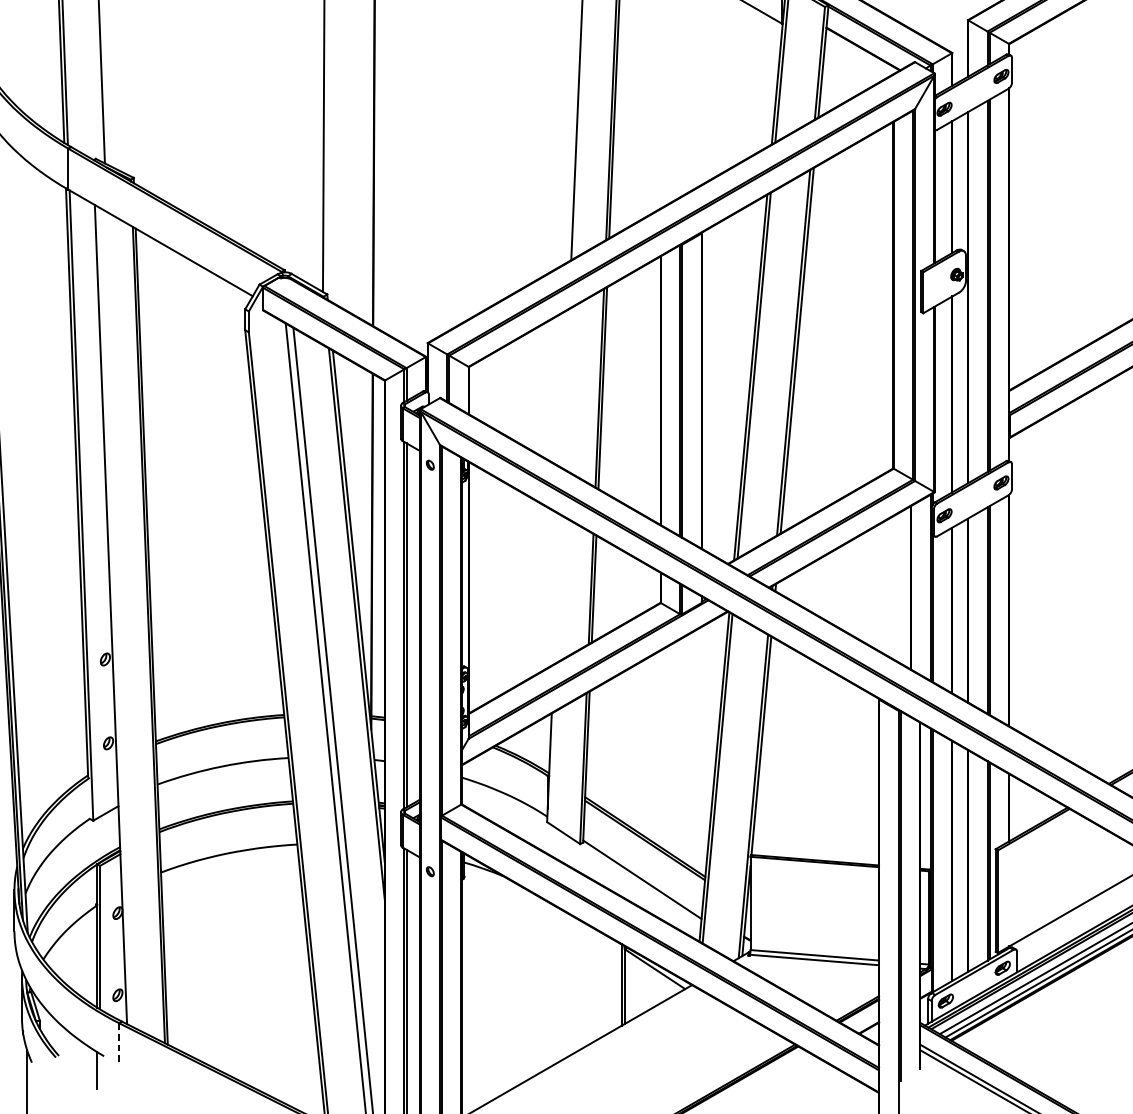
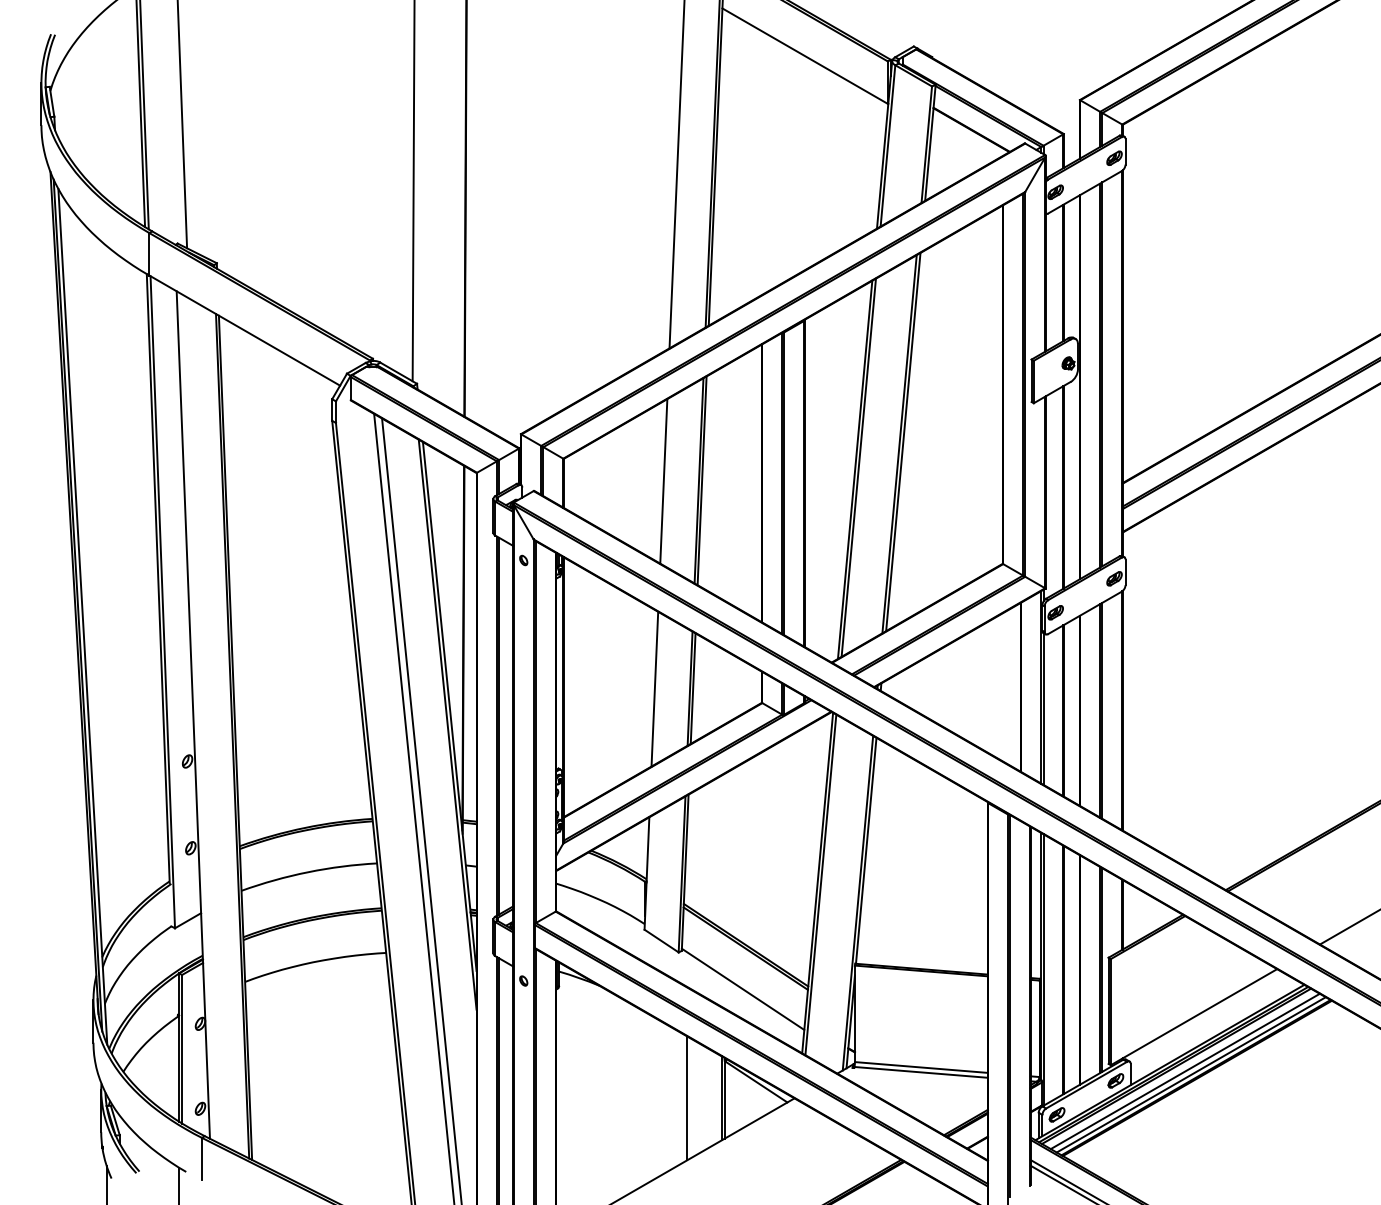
line: (565, 388) -> (663, 481), added
line: (556, 588) -> (654, 688), added
line: (588, 985) -> (687, 1098), added
line: (119, 1044) -> (202, 1159), dashed -> solid

